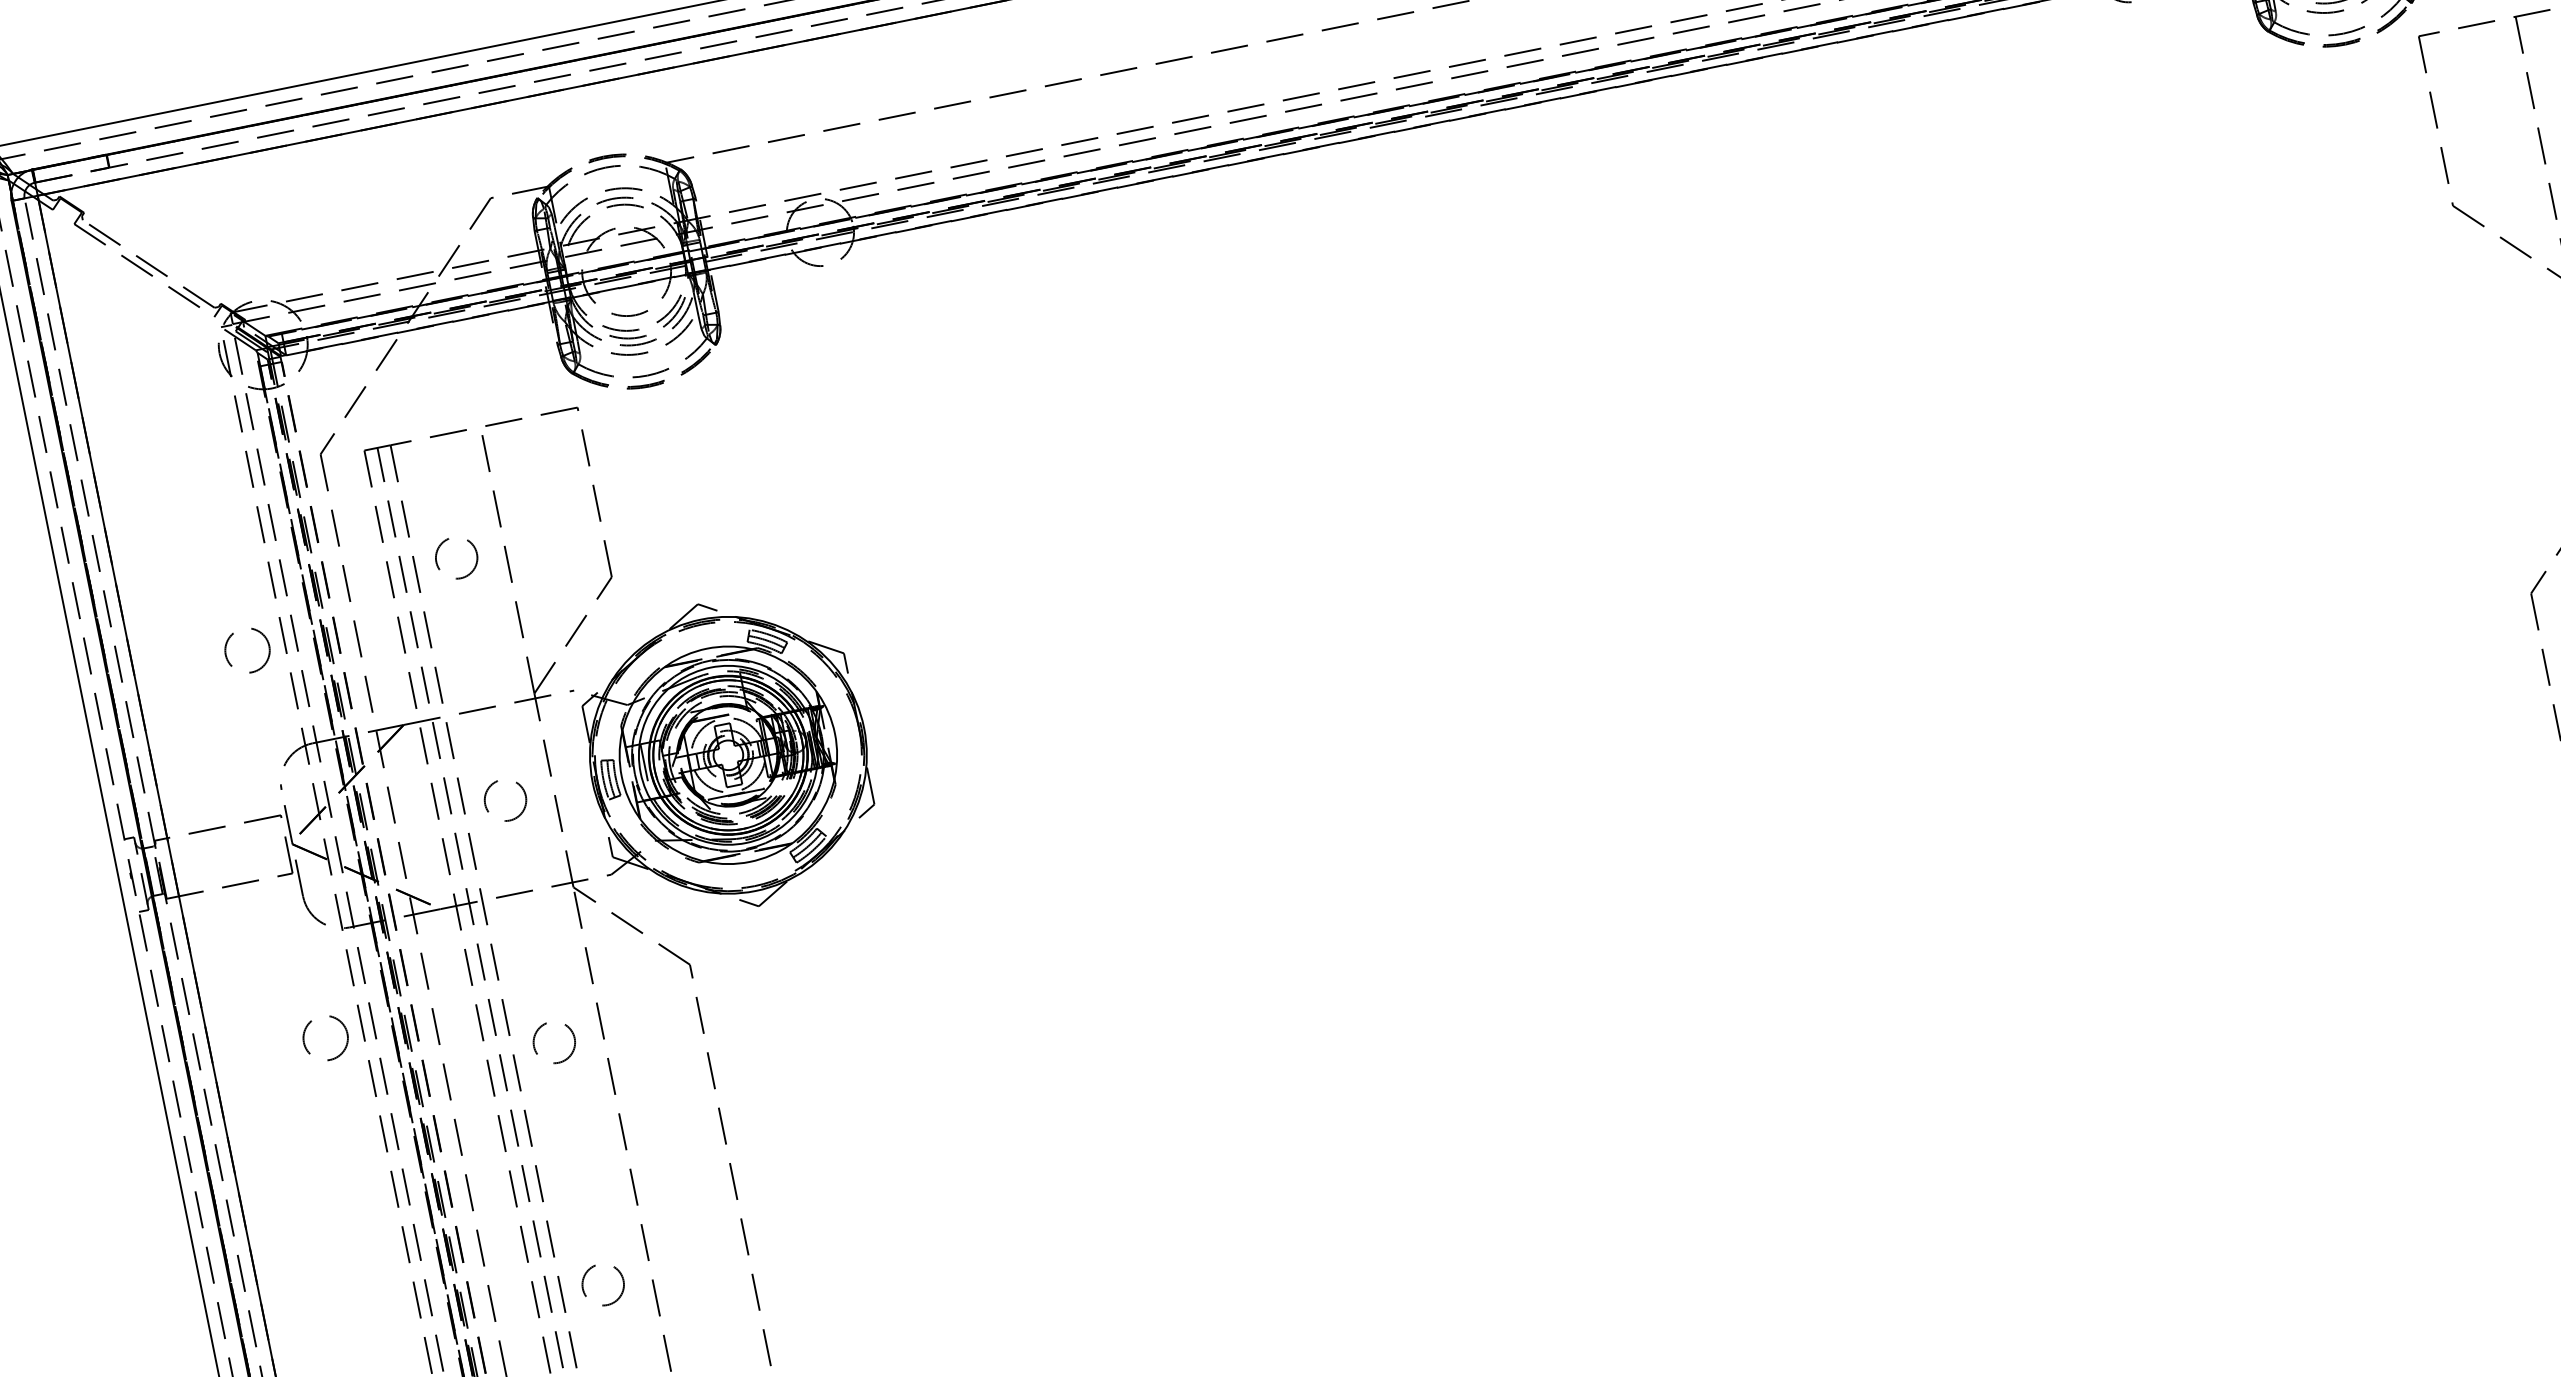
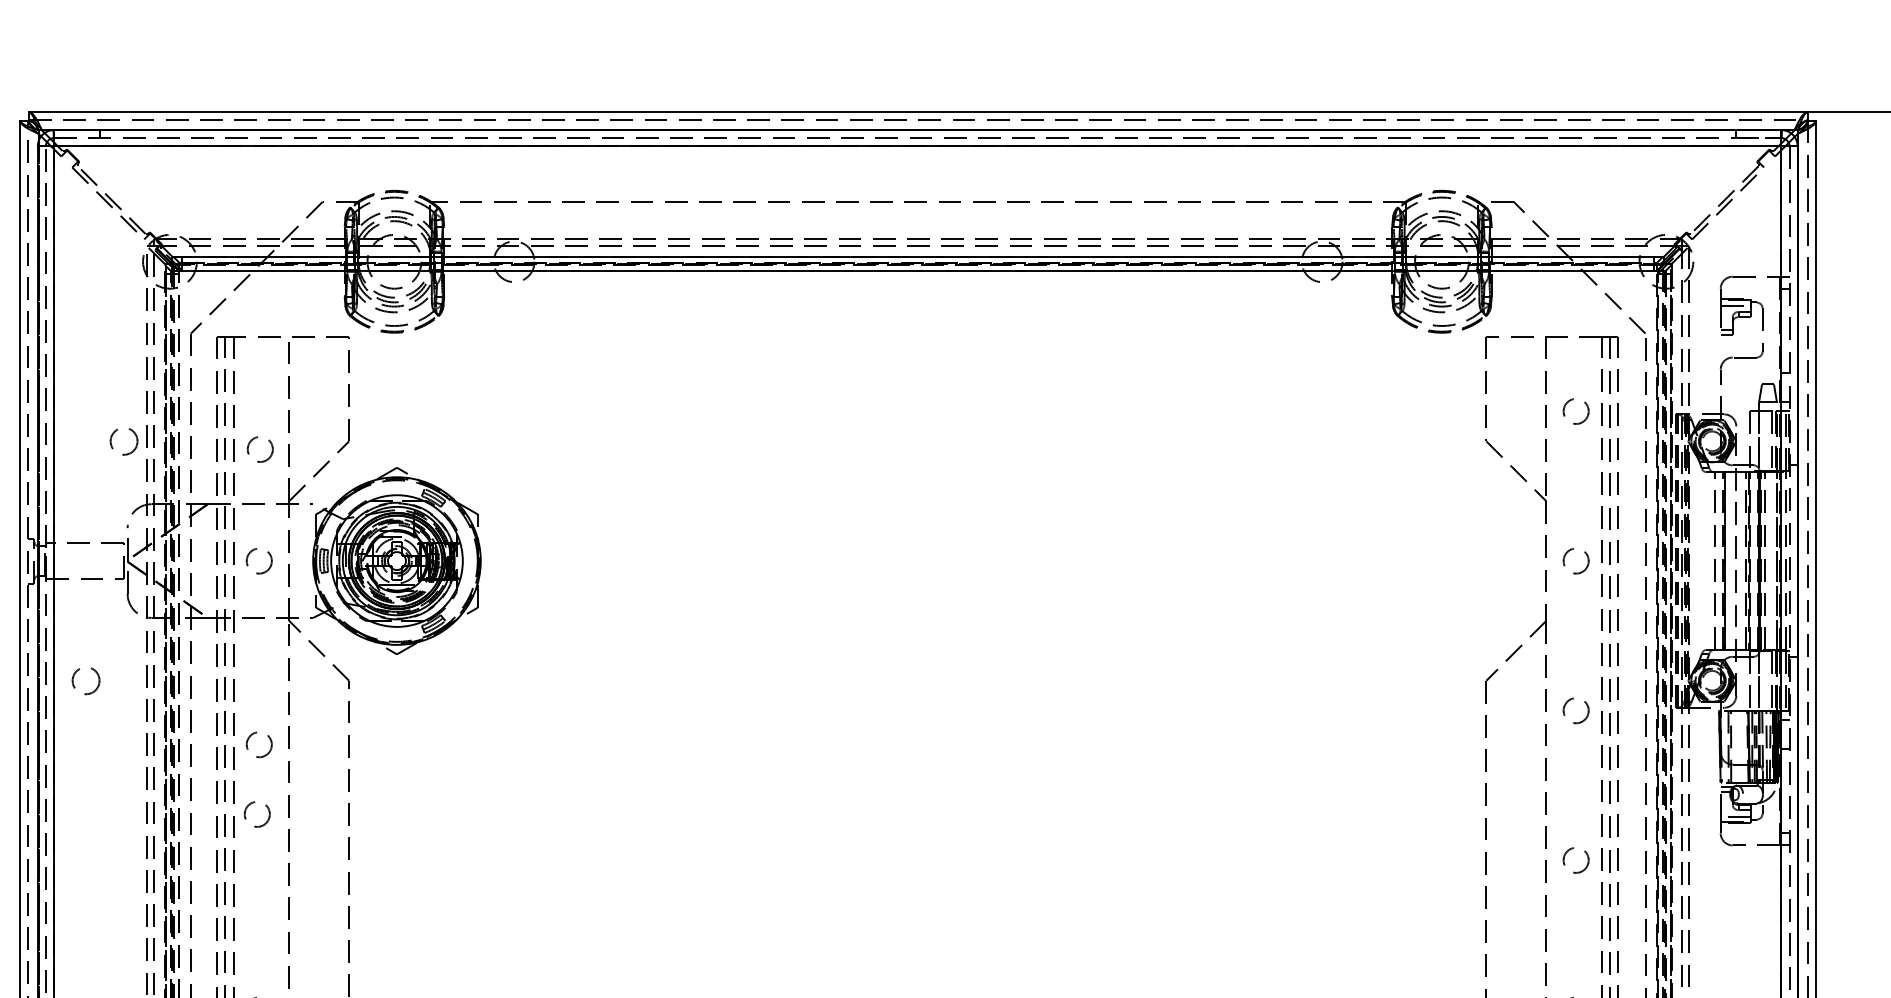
circle: (455, 558) -> (259, 449), moved
circle: (324, 1039) -> (85, 681), moved
circle: (552, 1042) -> (258, 744), moved
circle: (601, 1285) -> (256, 814), moved

